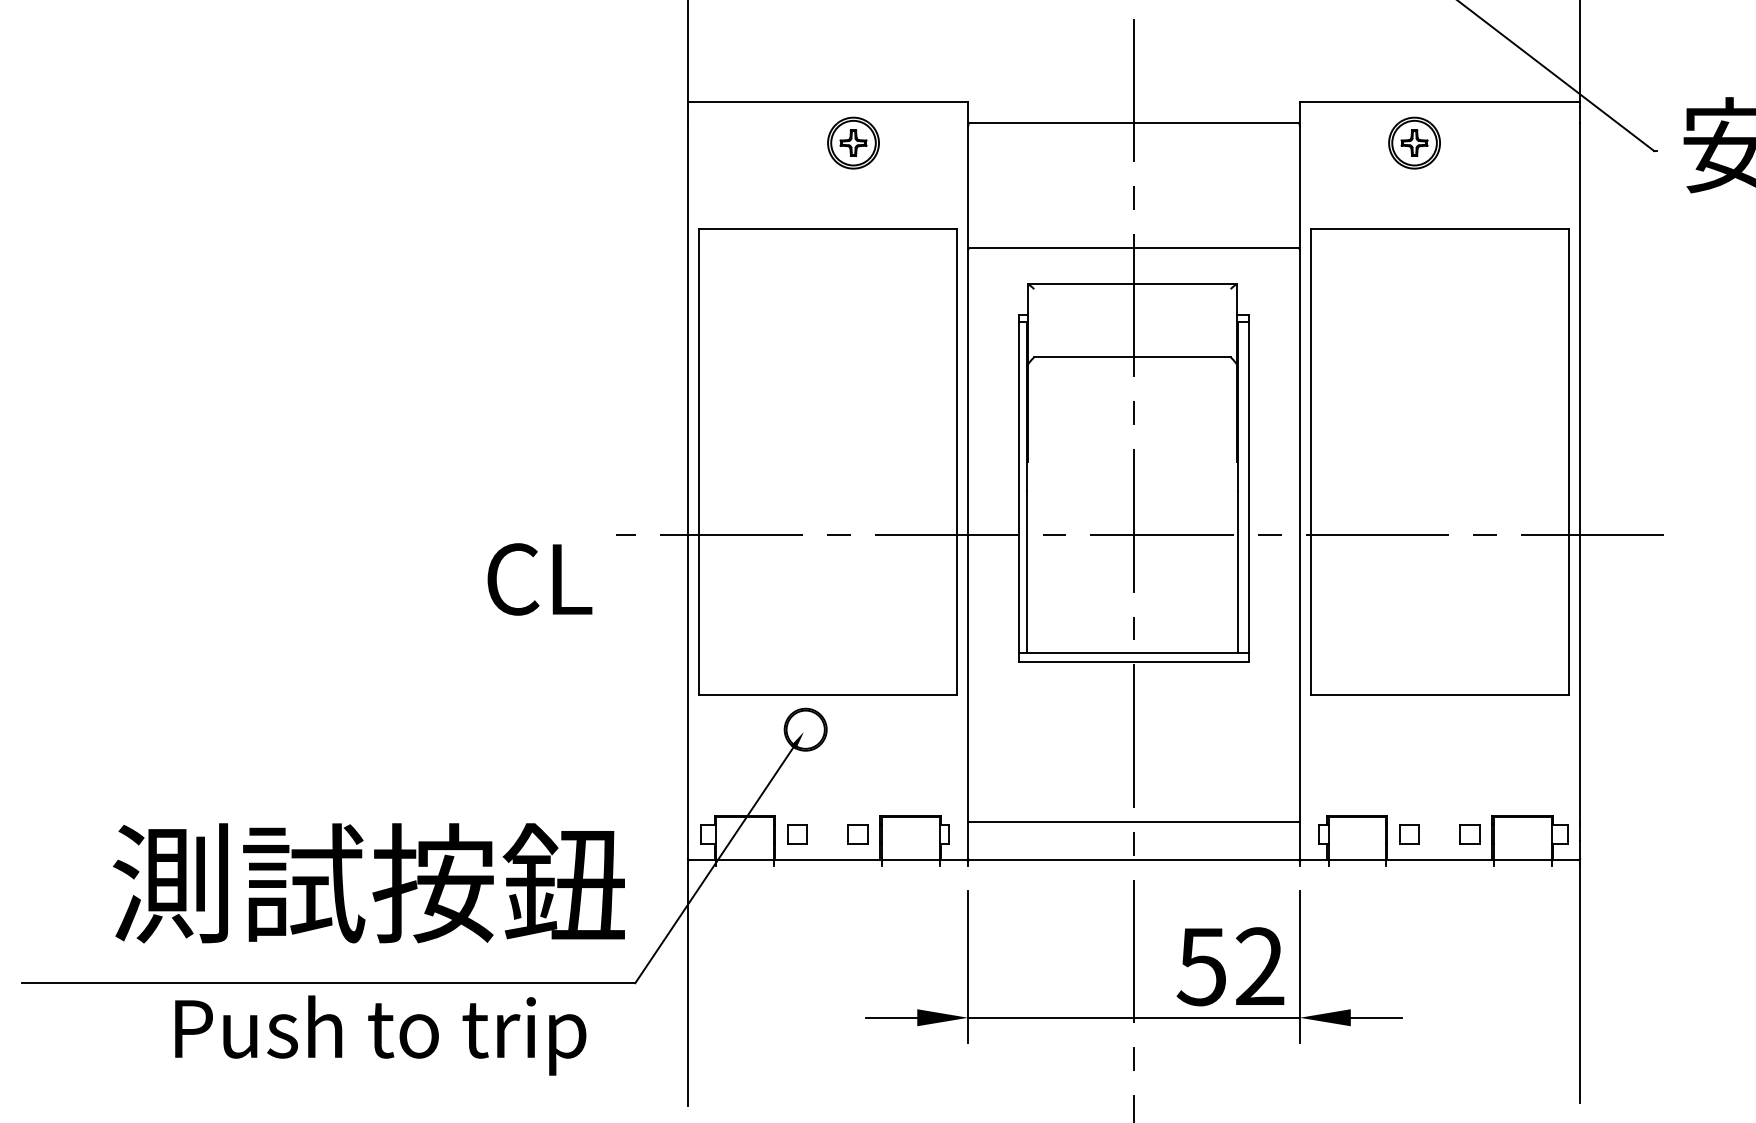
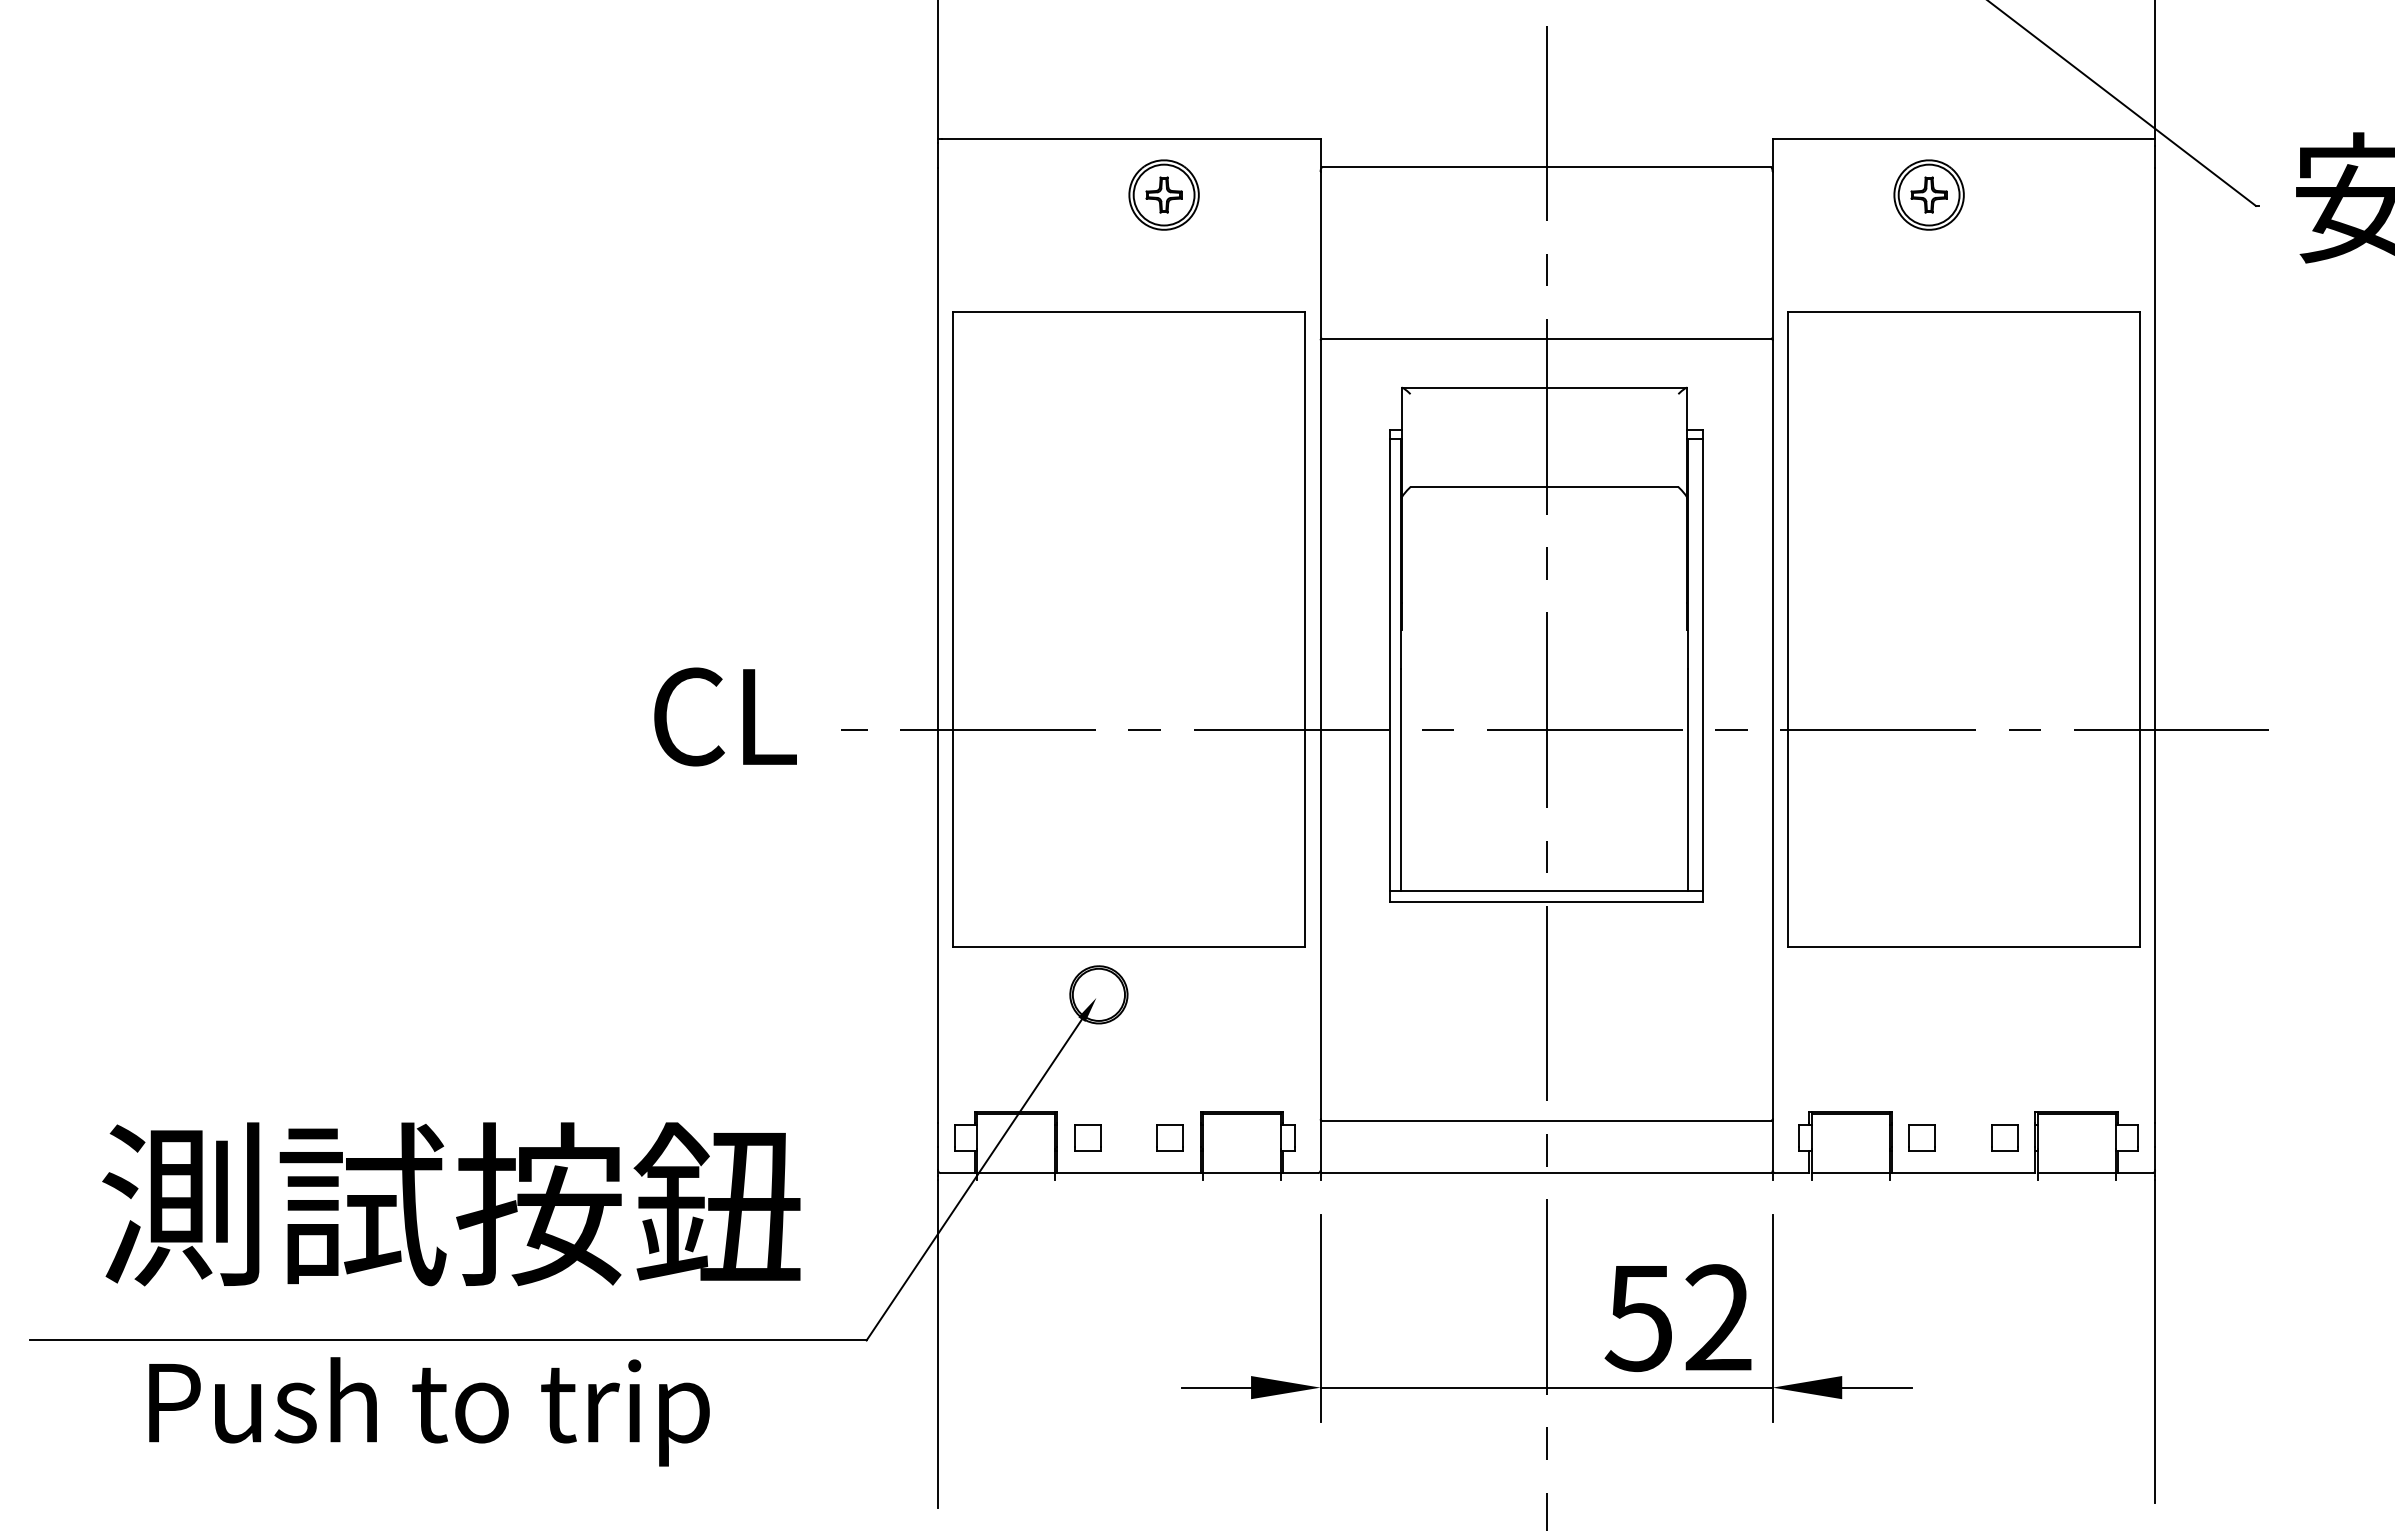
text: (539, 579) -> (725, 716), moved
text: (369, 883) -> (451, 1204), moved
text: (380, 1035) -> (429, 1411), moved

